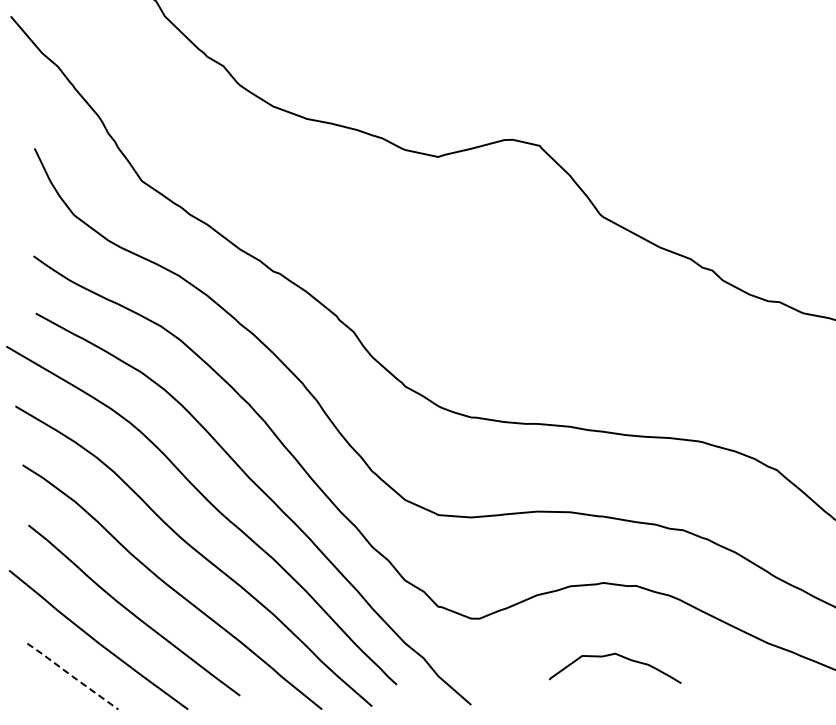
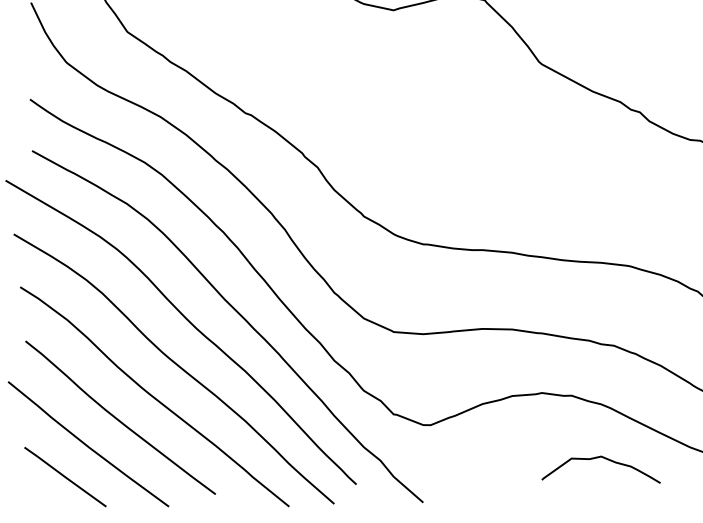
curve: (619, 656) -> (605, 459), moved
line: (72, 676) -> (65, 477), dashed -> solid

